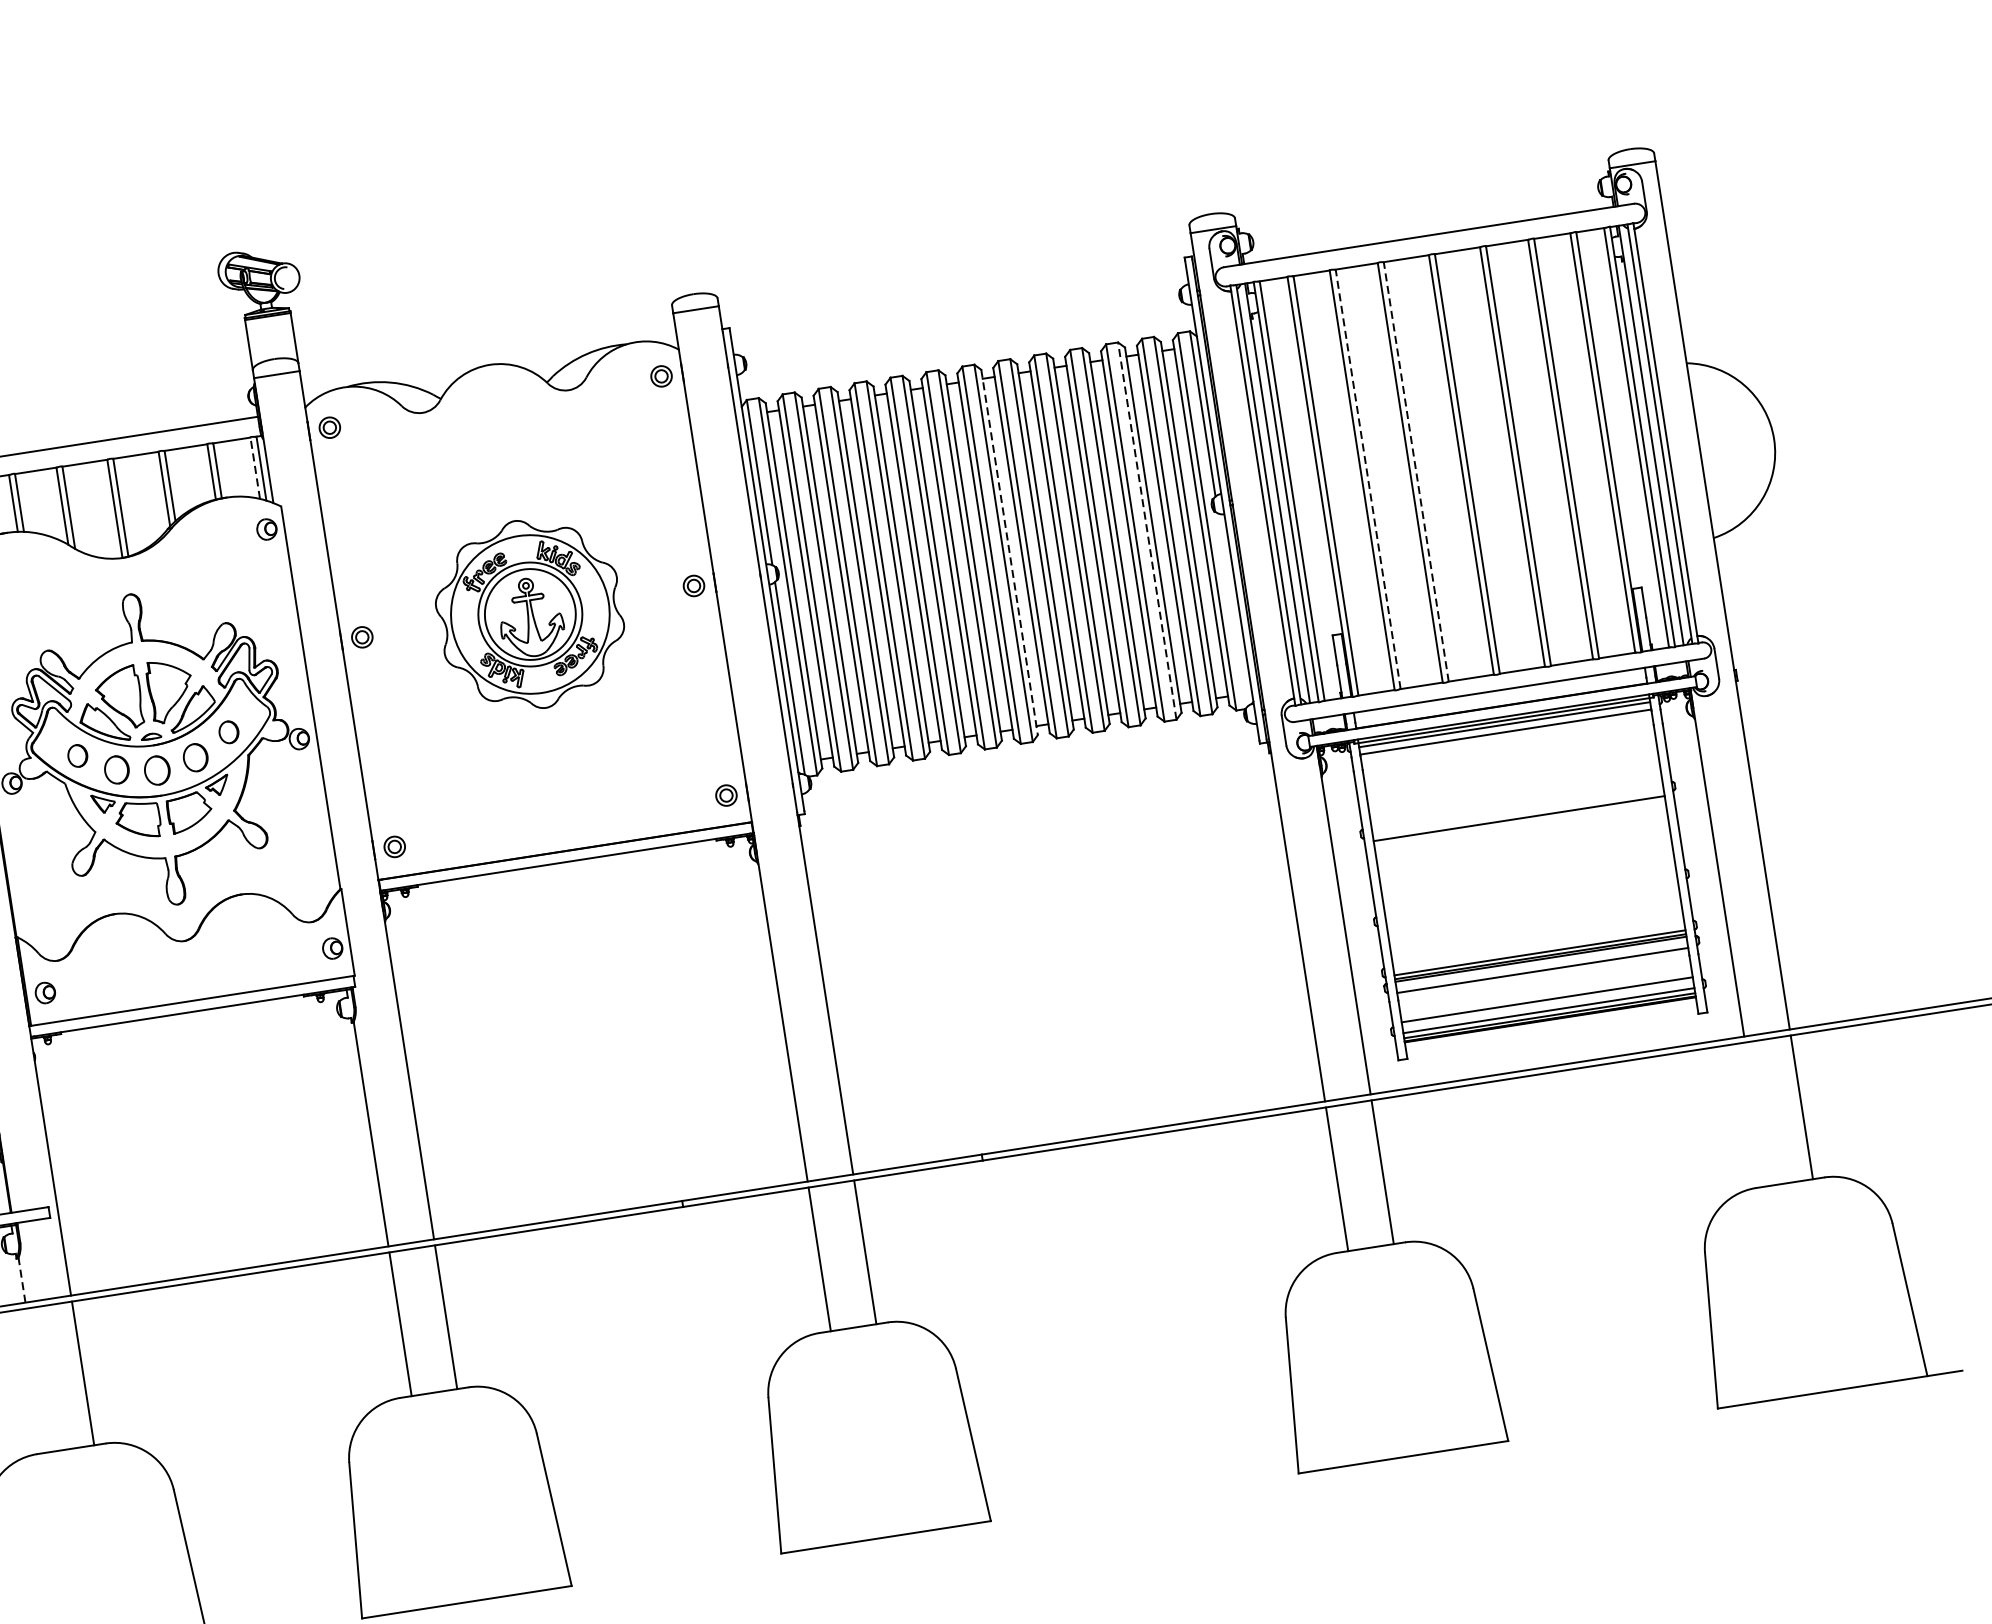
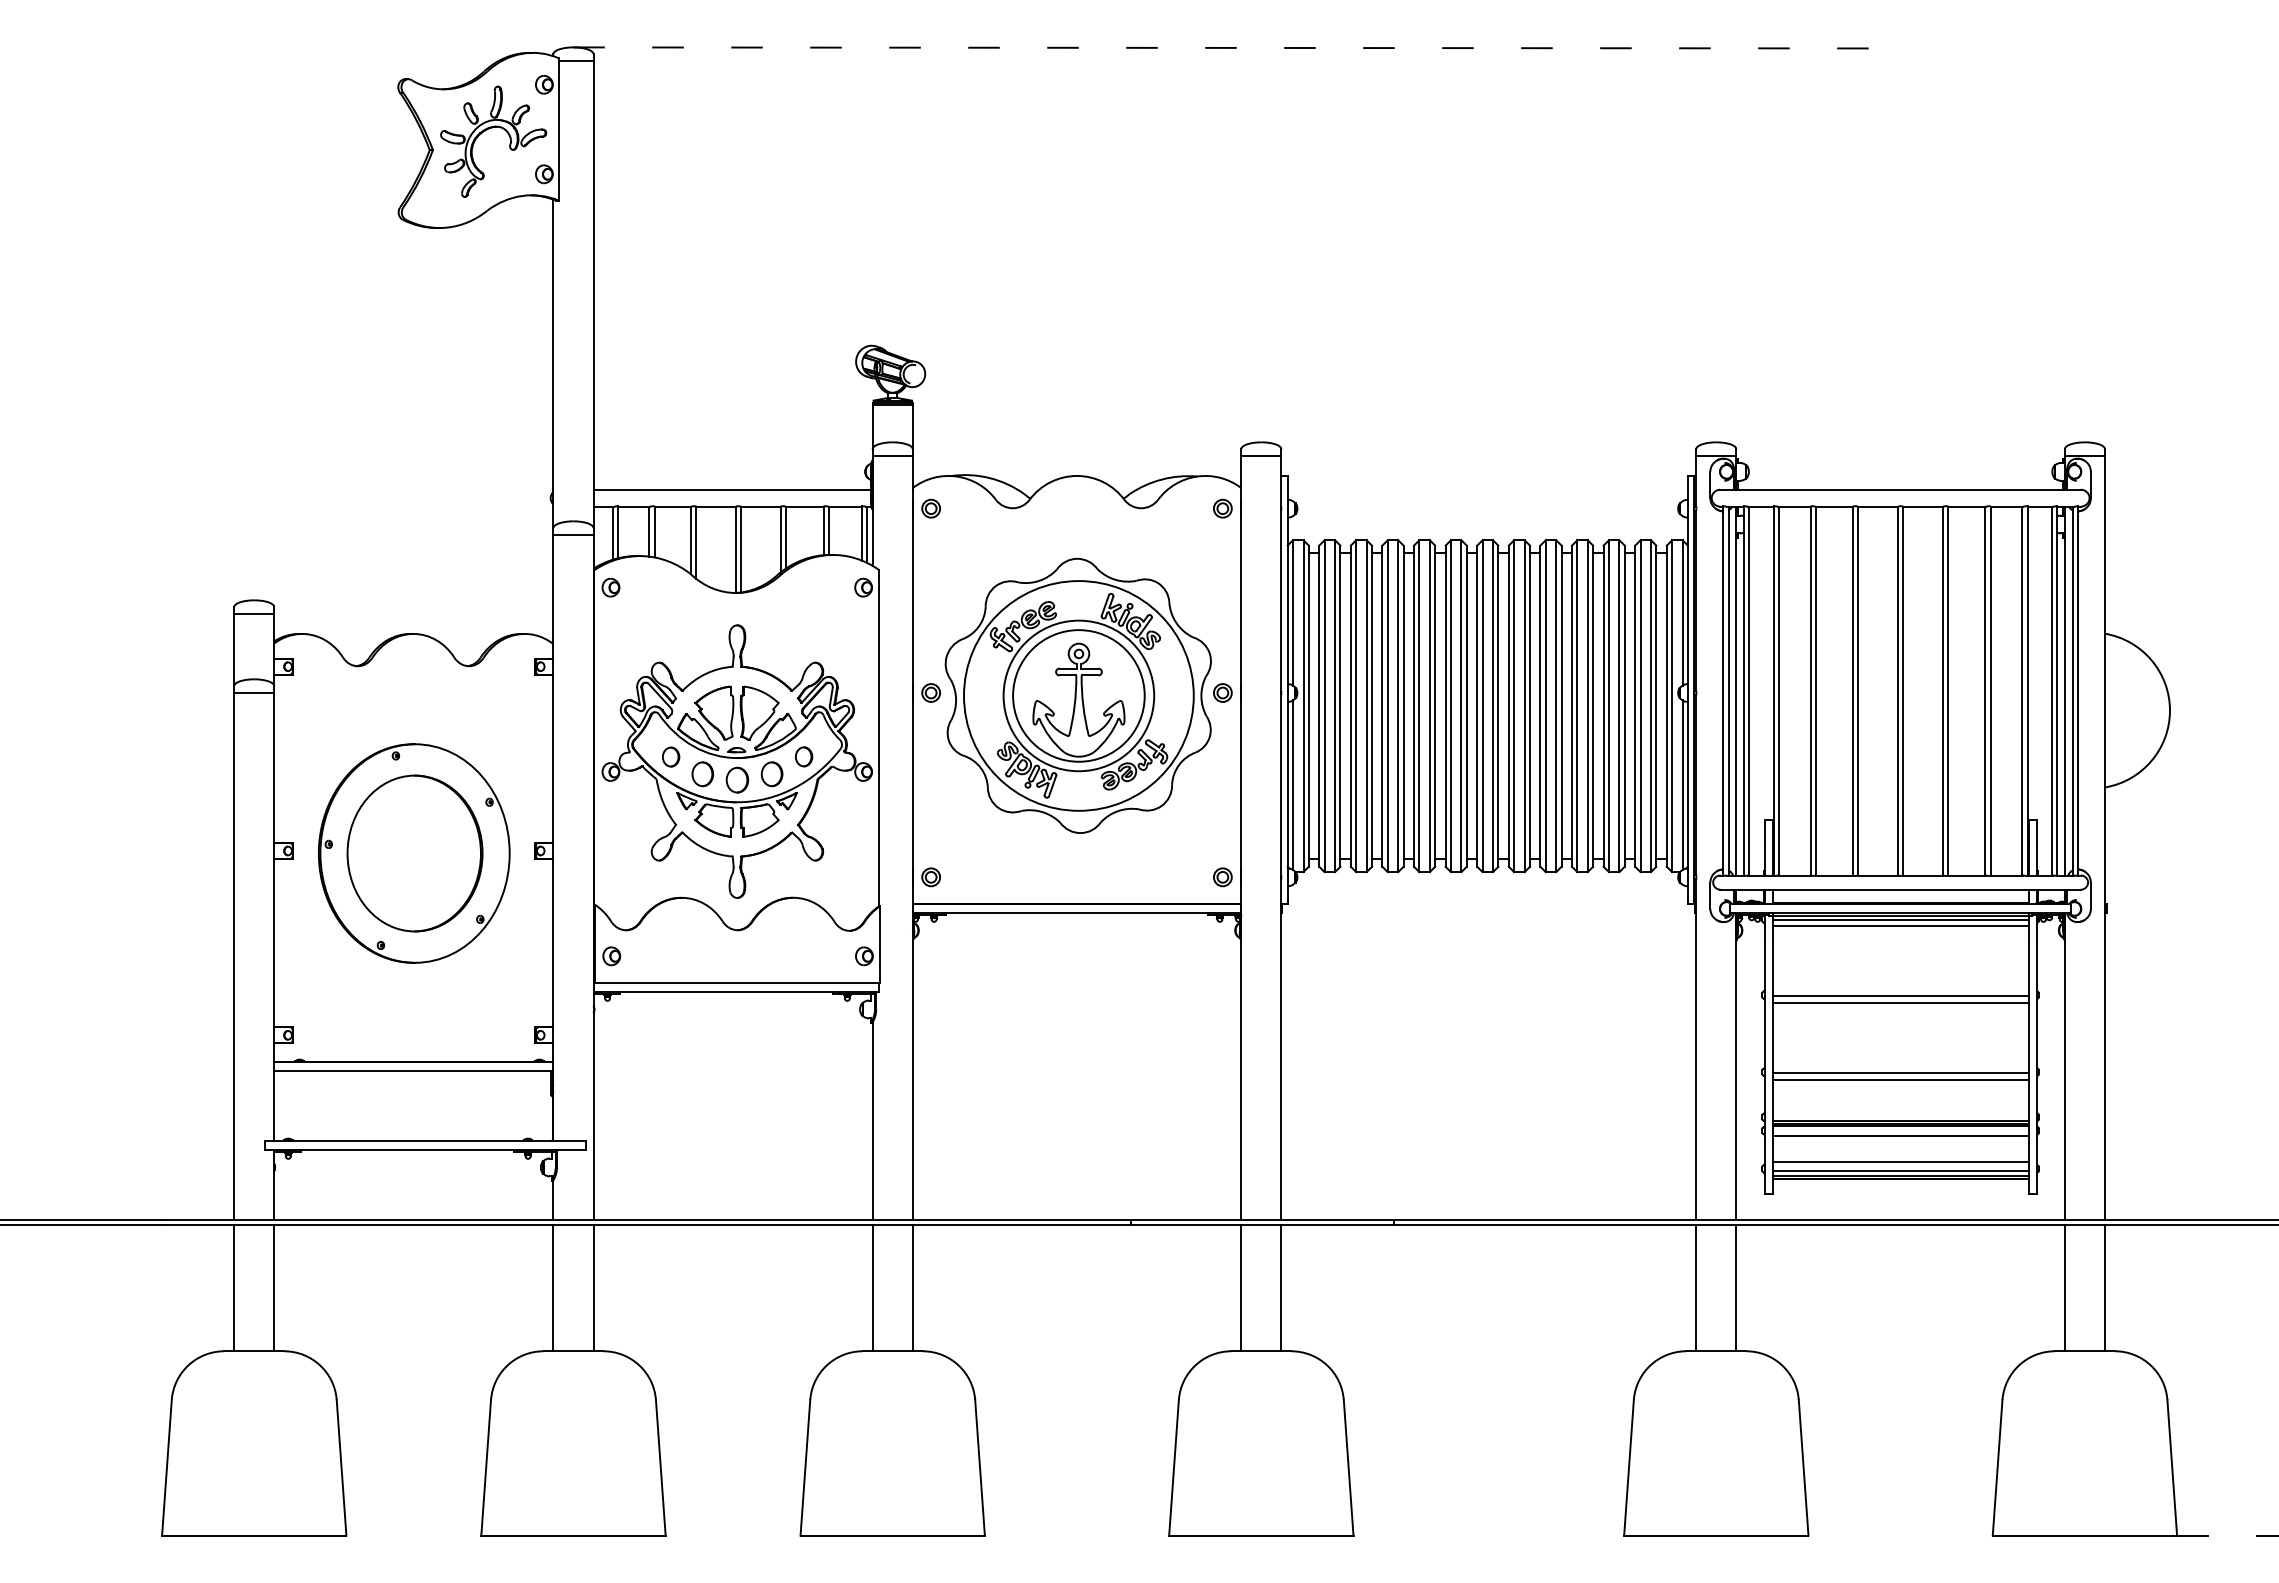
line: (254, 468) -> (861, 533), dashed -> solid
line: (1416, 471) -> (1858, 690), dashed -> solid
line: (1368, 478) -> (1816, 690), dashed -> solid
line: (1147, 531) -> (1619, 706), dashed -> solid
line: (1009, 552) -> (1498, 706), dashed -> solid
line: (1232, 609) -> (1682, 784), added
part: (529, 614) -> (1077, 695), size x1.67
line: (1518, 811) -> (1900, 996), added
line: (1531, 899) -> (1900, 1073), added
line: (1532, 906) -> (1900, 1079), added
line: (1755, 1113) -> (2064, 1287), added
line: (21, 1279) -> (553, 1199), dashed -> solid
line: (37, 1379) -> (553, 1287), added

